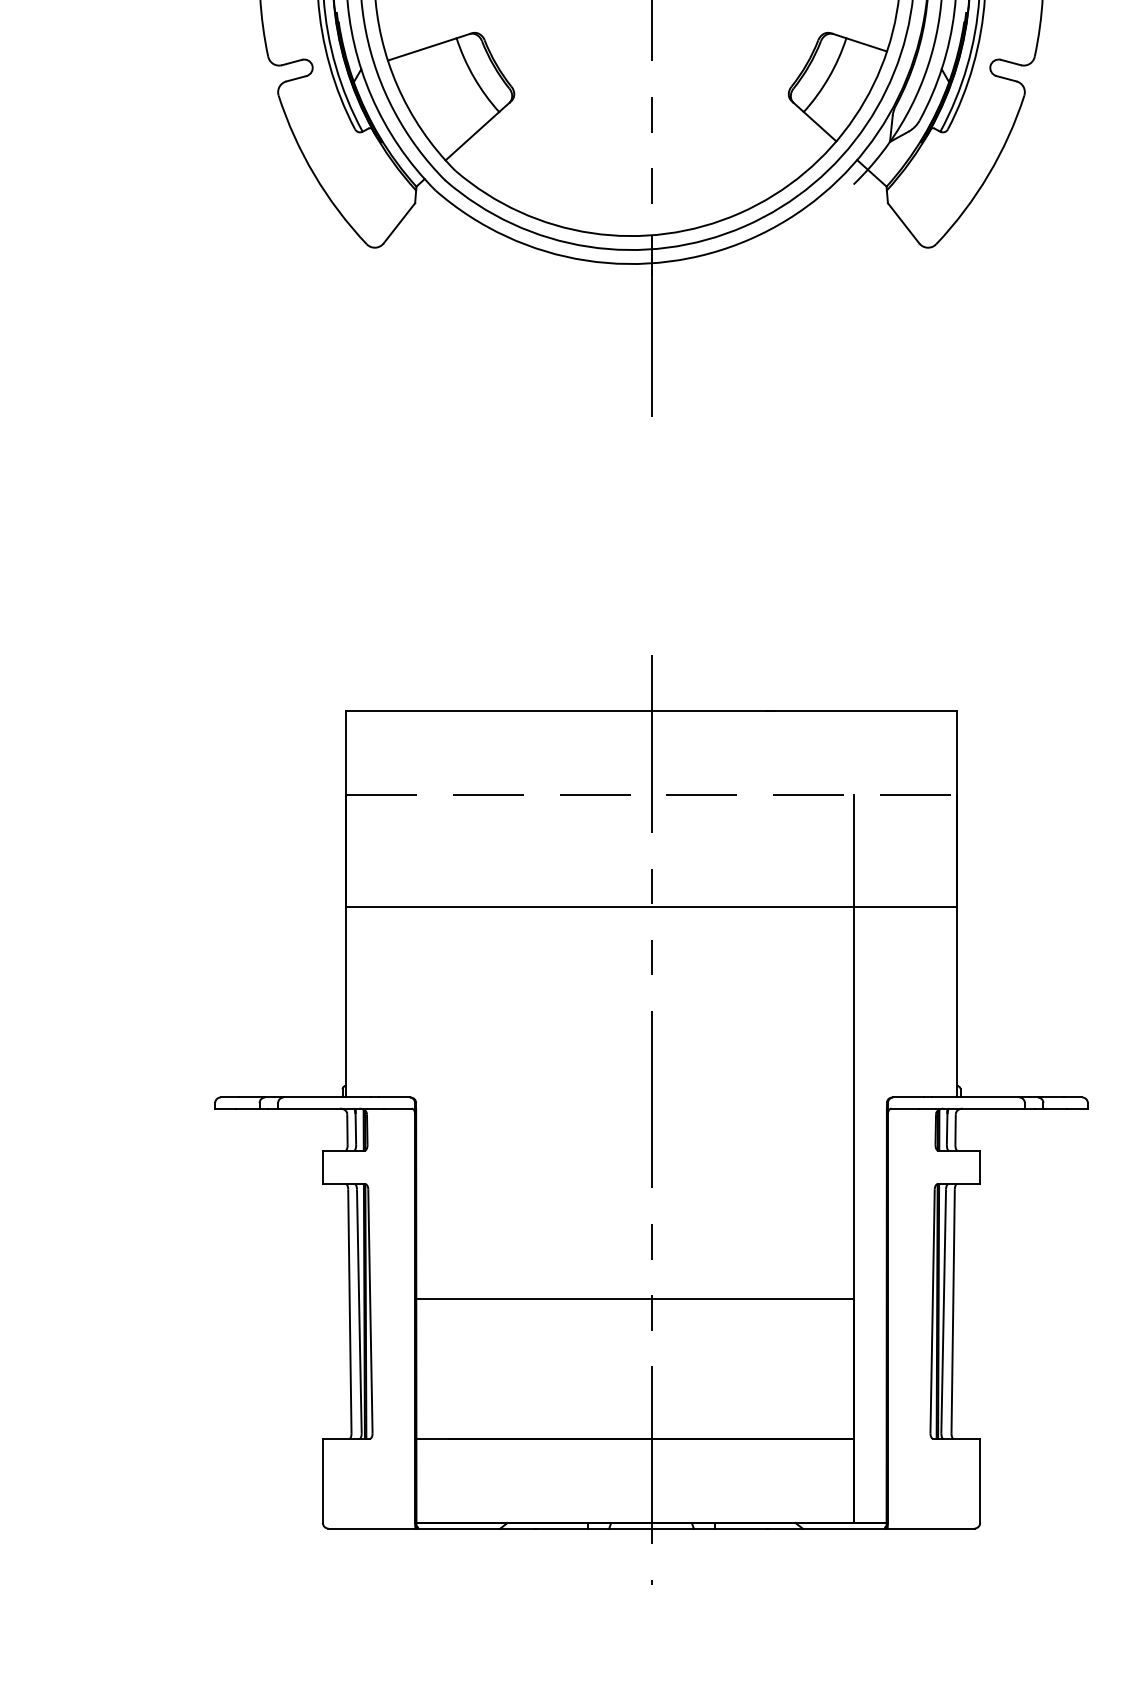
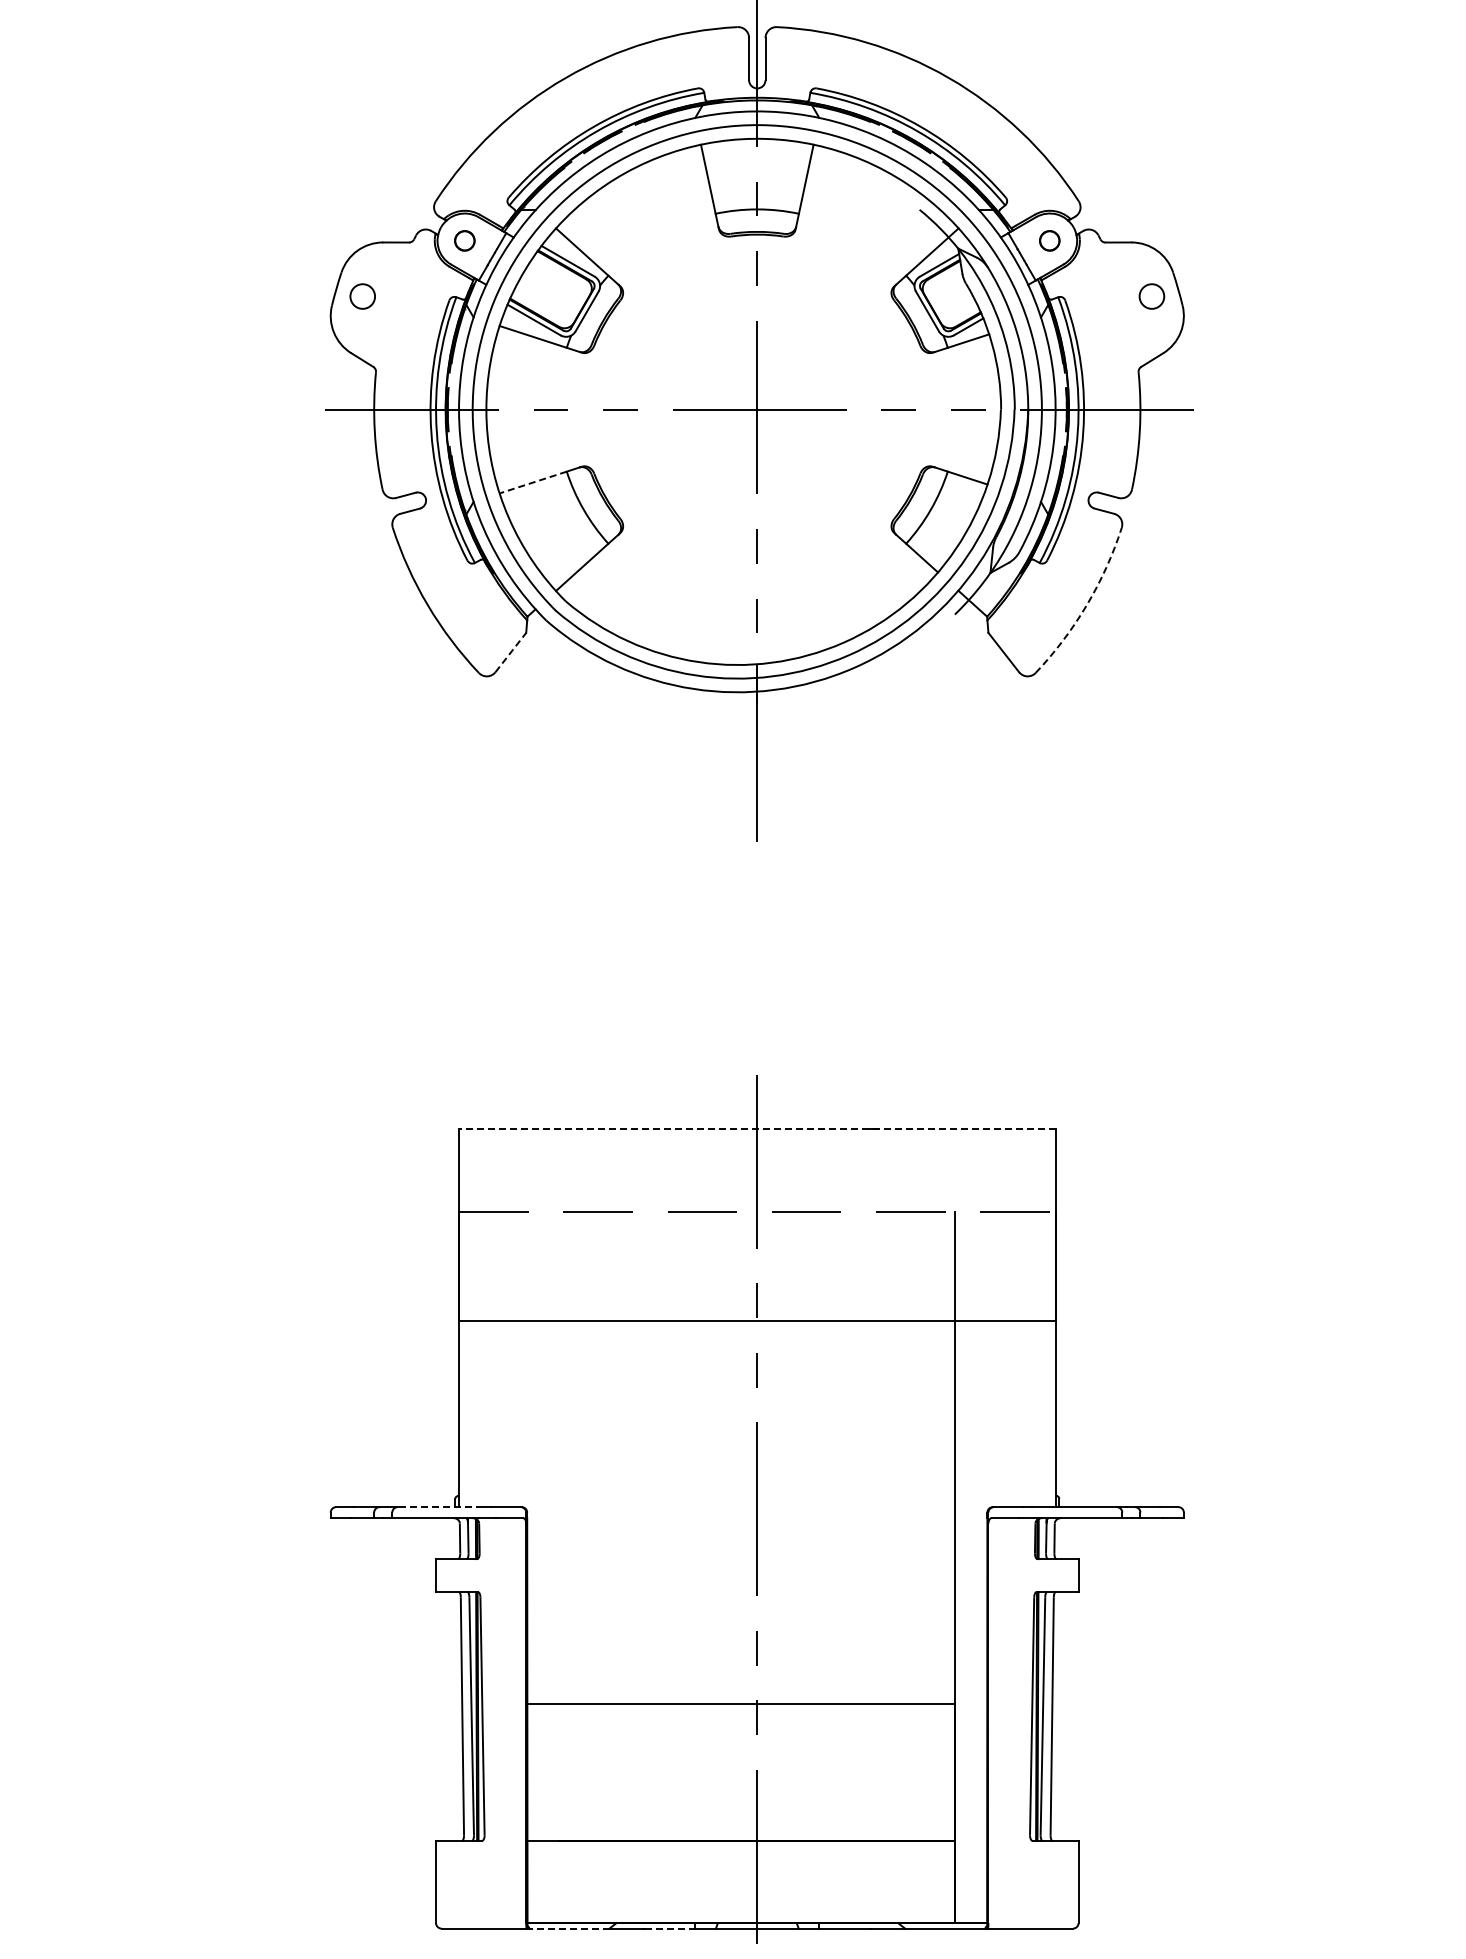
line: (421, 49) -> (532, 482), solid -> dashed
arc: (988, 175) -> (1086, 605), solid -> dashed
line: (399, 223) -> (510, 652), solid -> dashed
line: (650, 711) -> (756, 1129), solid -> dashed
line: (326, 1097) -> (439, 1507), solid -> dashed
line: (458, 1528) -> (568, 1928), solid -> dashed
line: (562, 1528) -> (670, 1928), solid -> dashed

